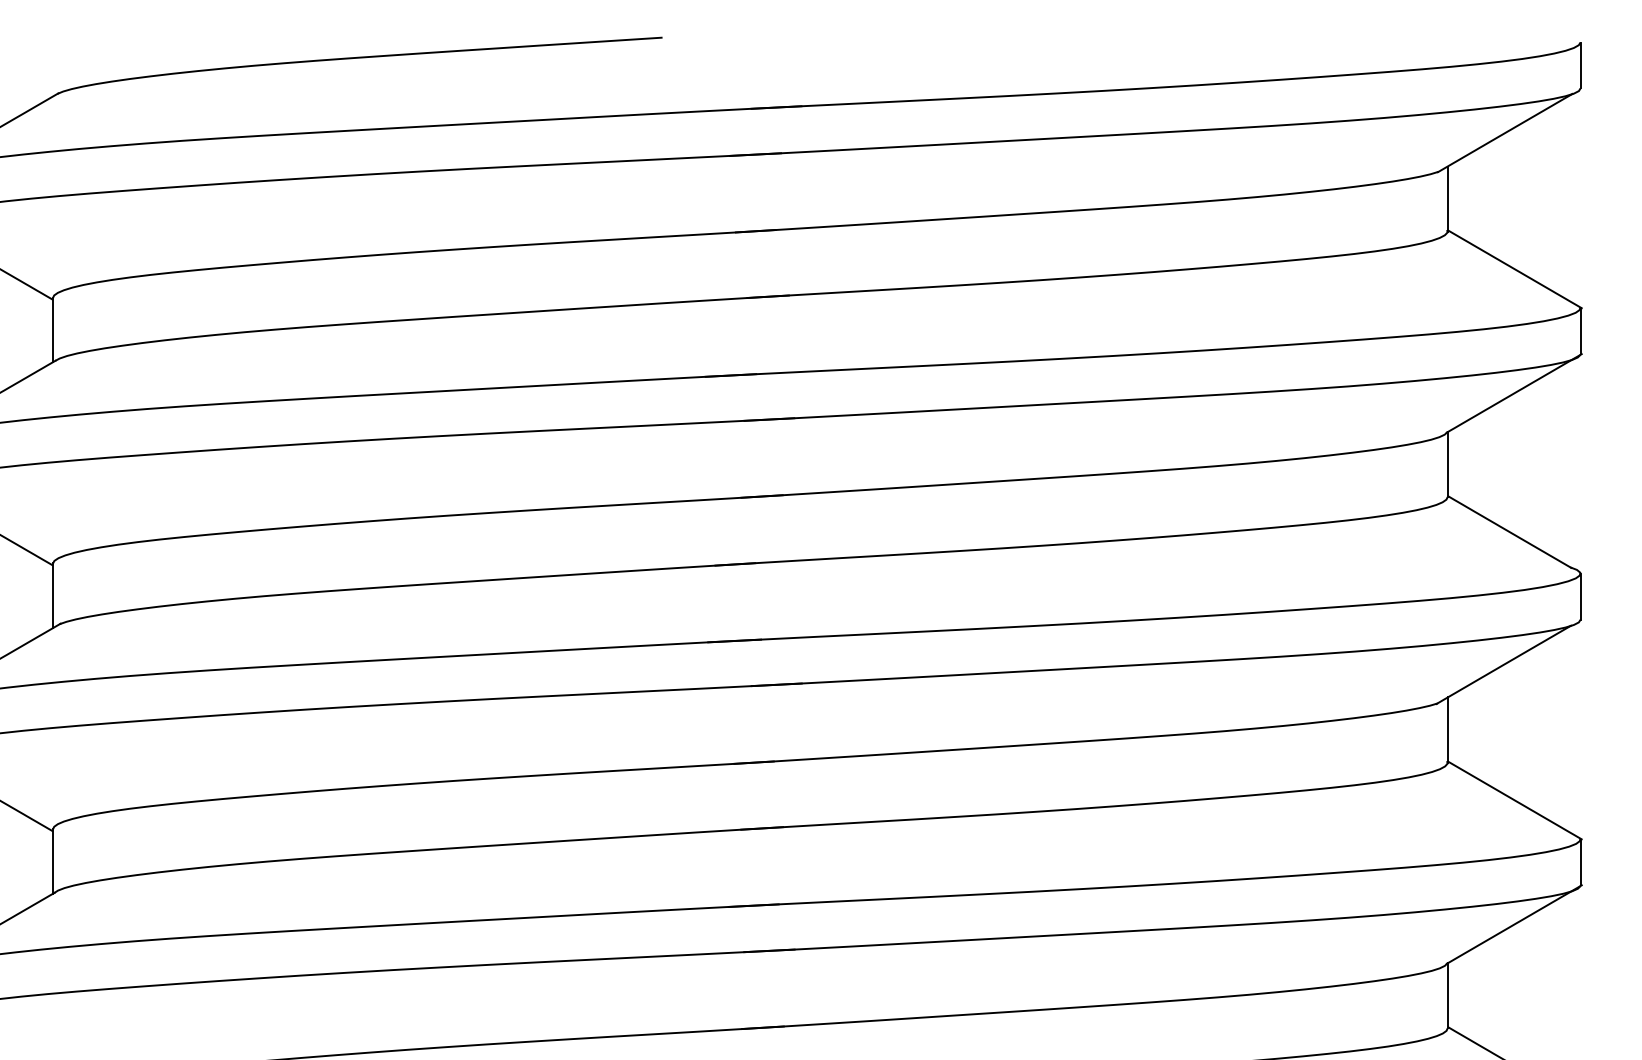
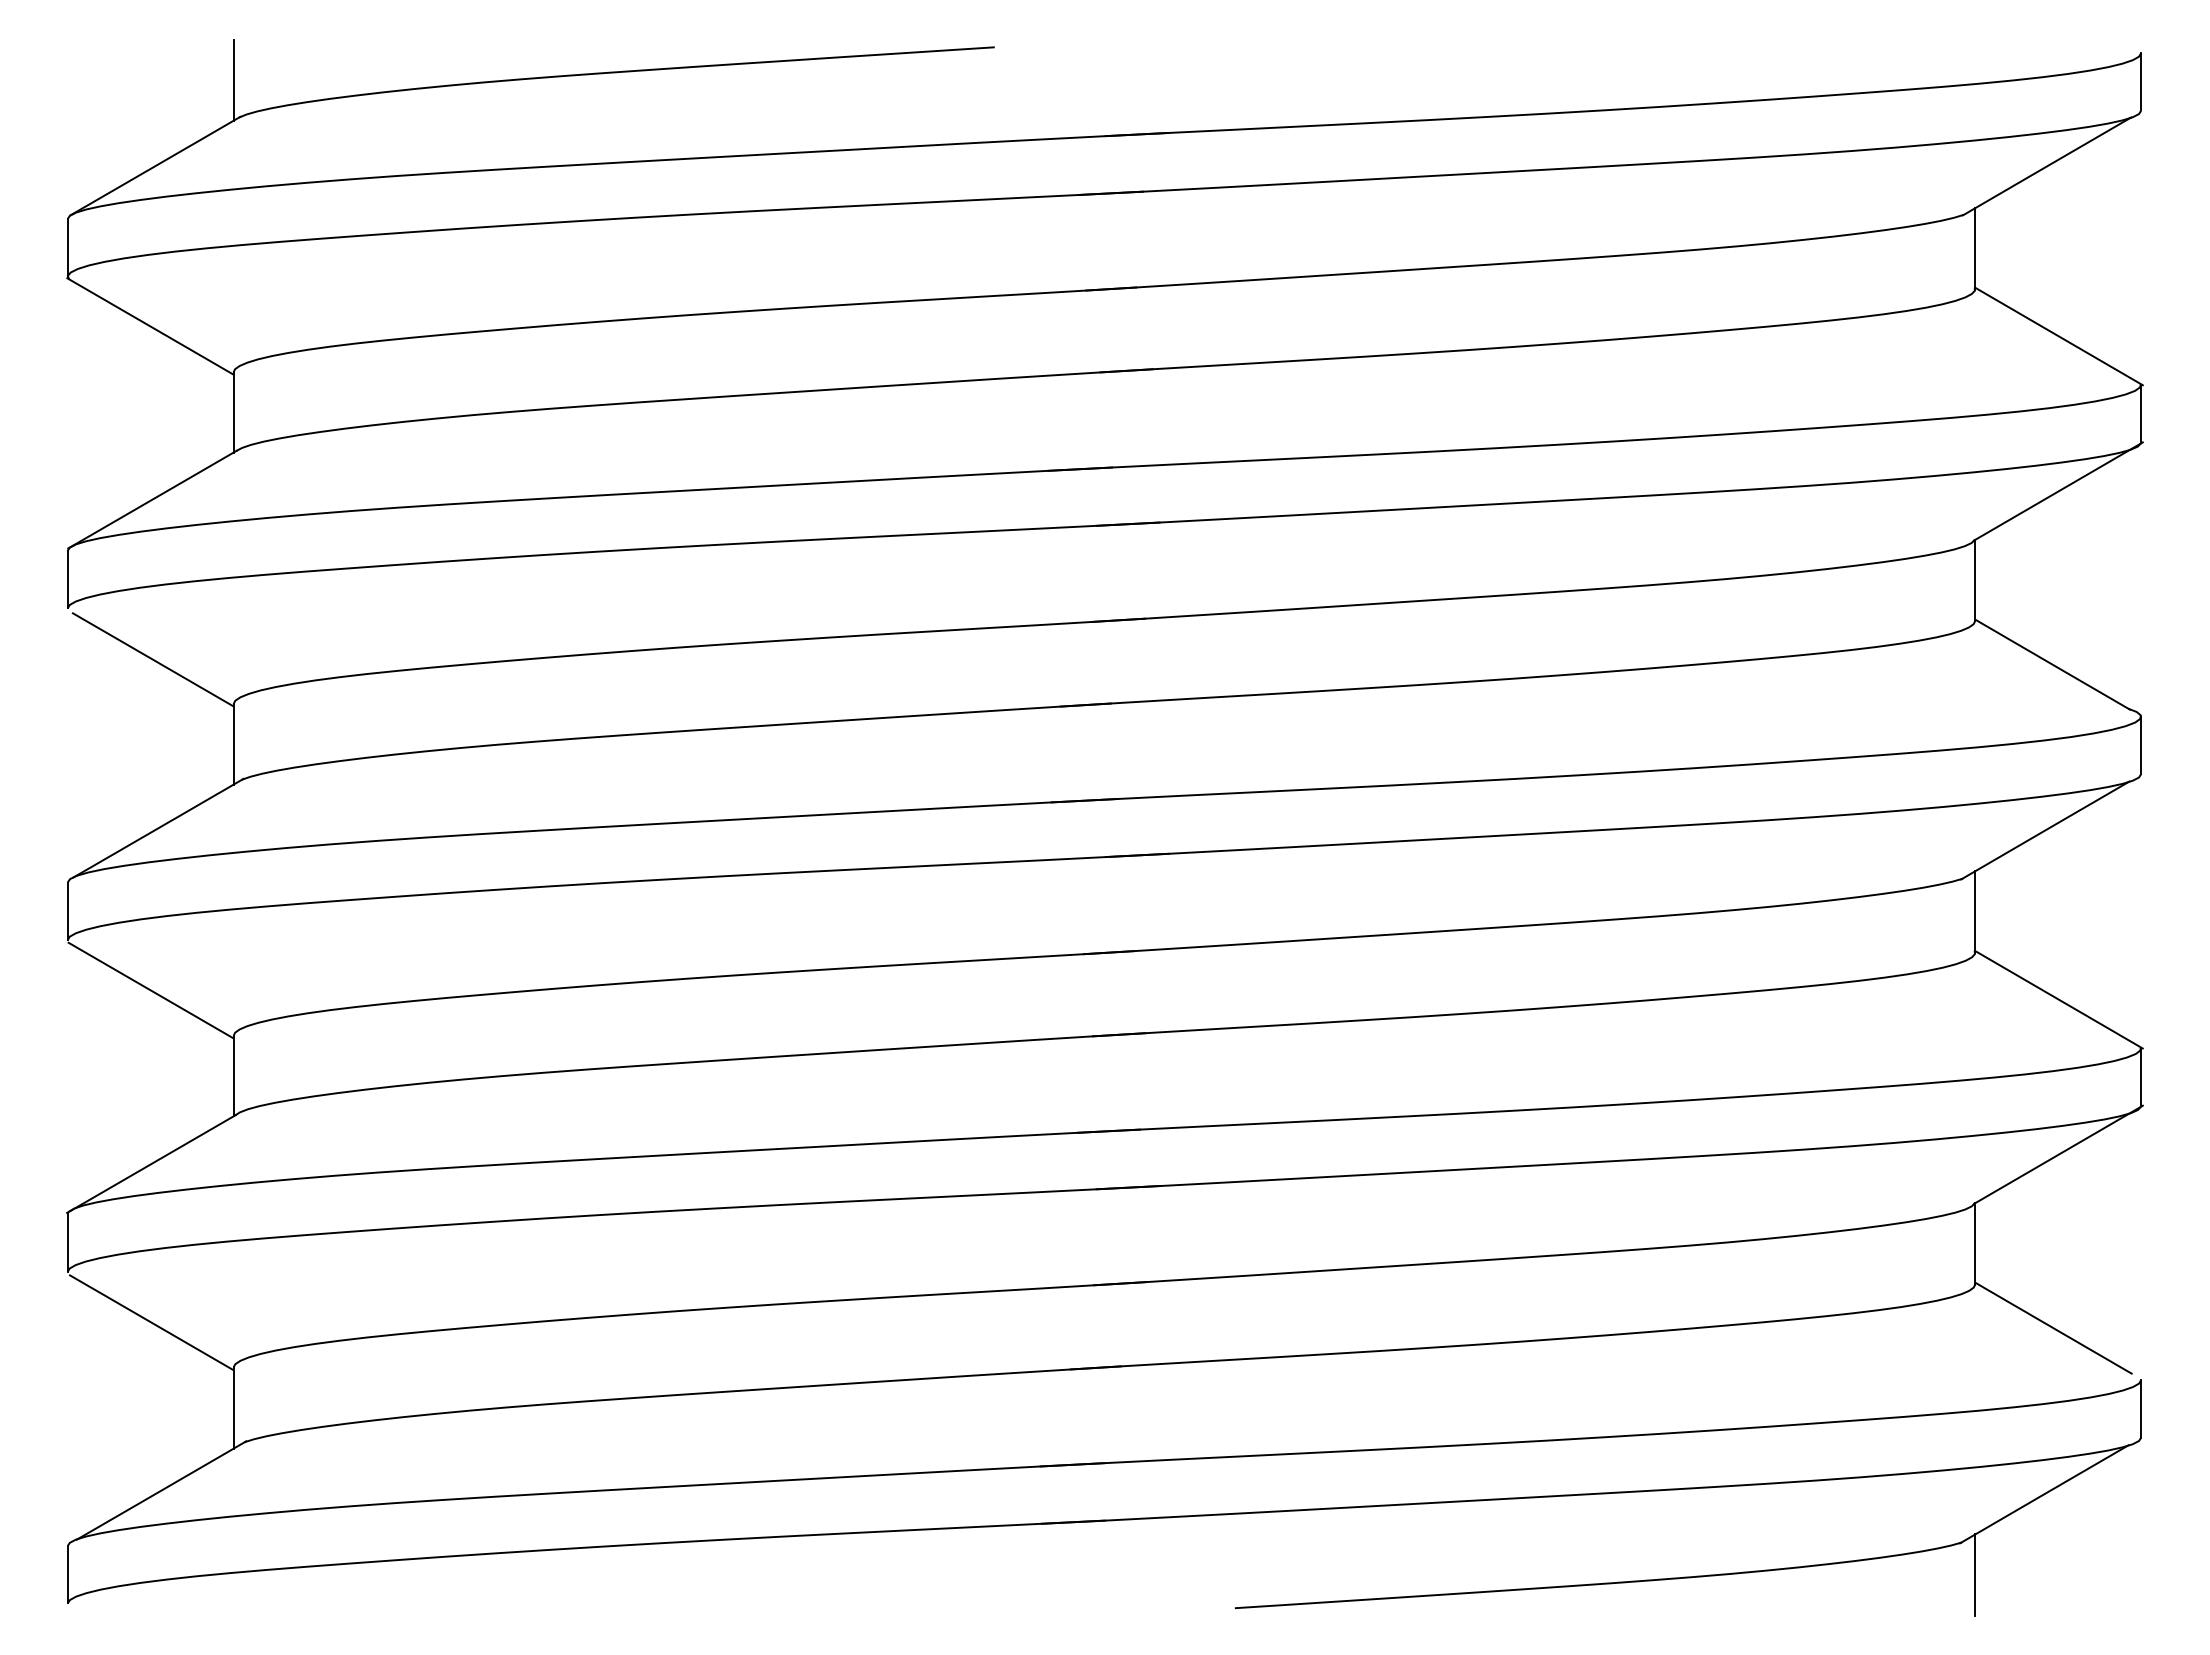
line: (52, 64) -> (233, 80), added

